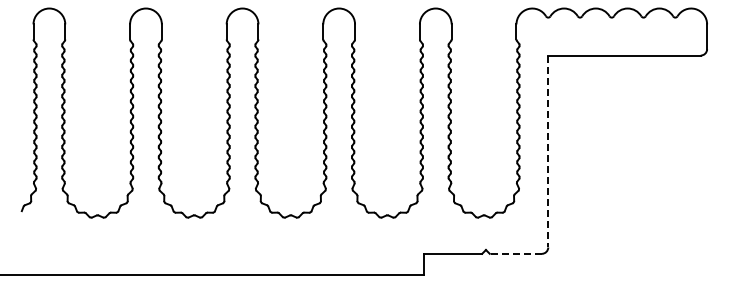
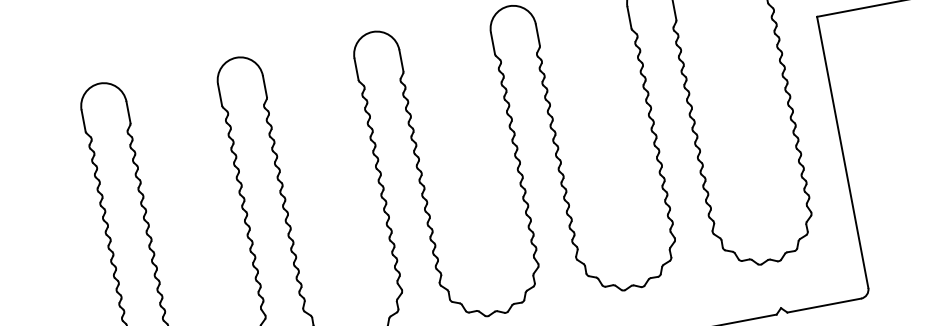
line: (548, 151) -> (843, 152), dashed -> solid
line: (515, 253) -> (823, 305), dashed -> solid

